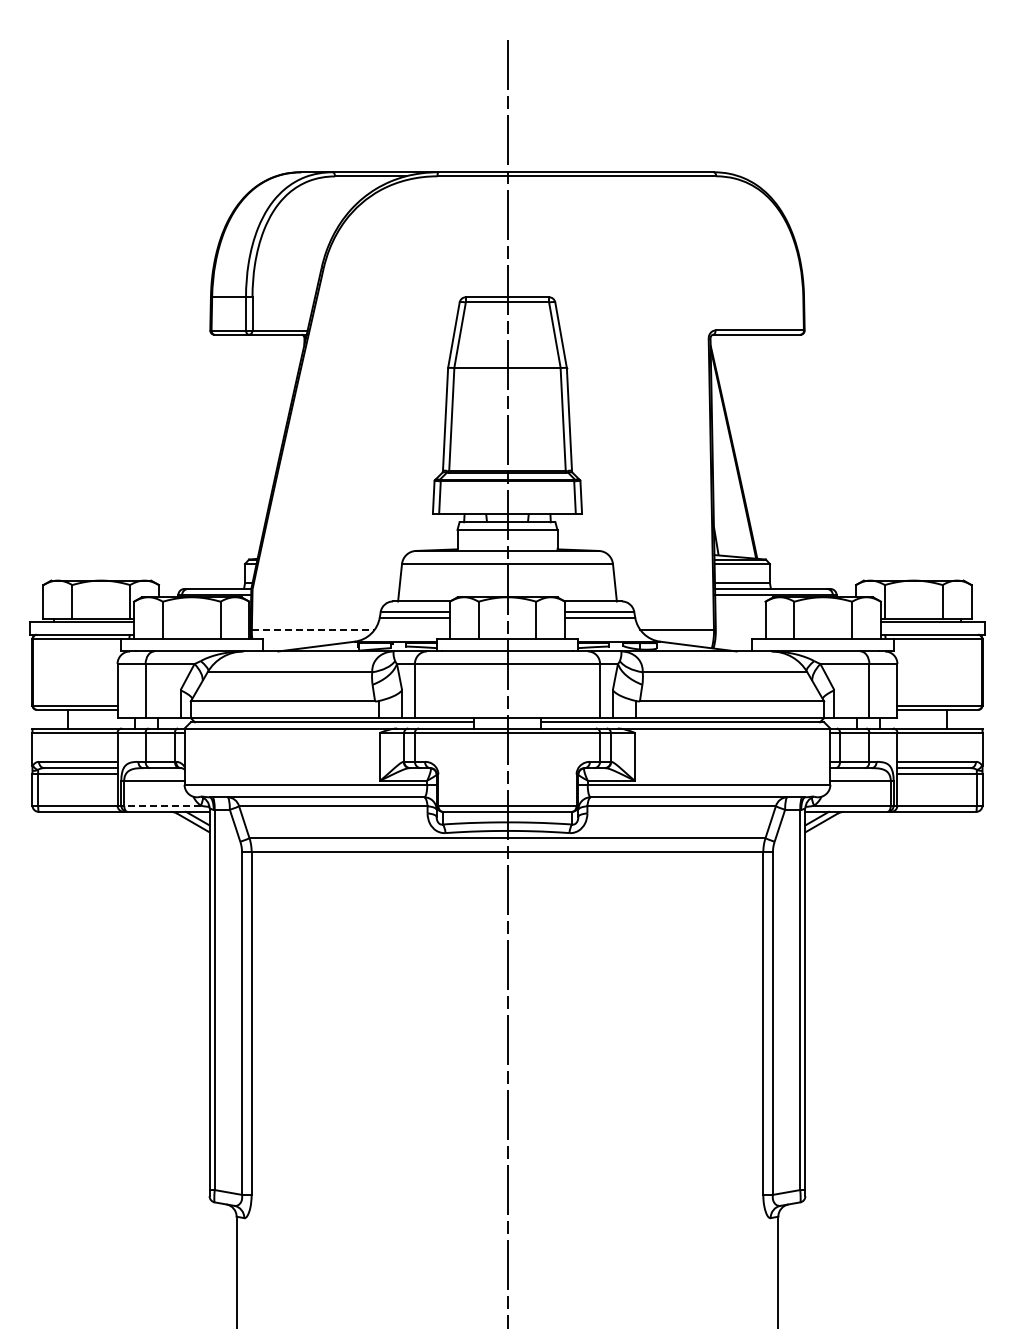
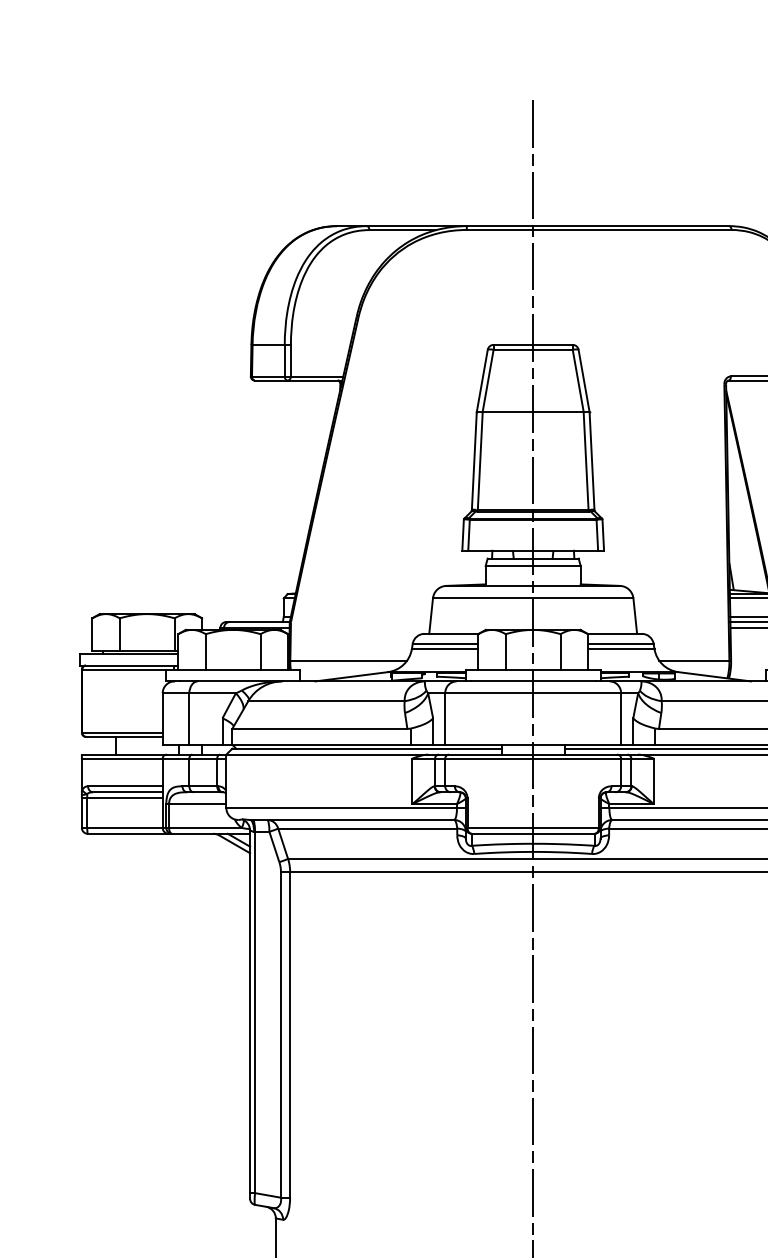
line: (313, 629) -> (348, 660), dashed -> solid
line: (161, 805) -> (204, 827), dashed -> solid

